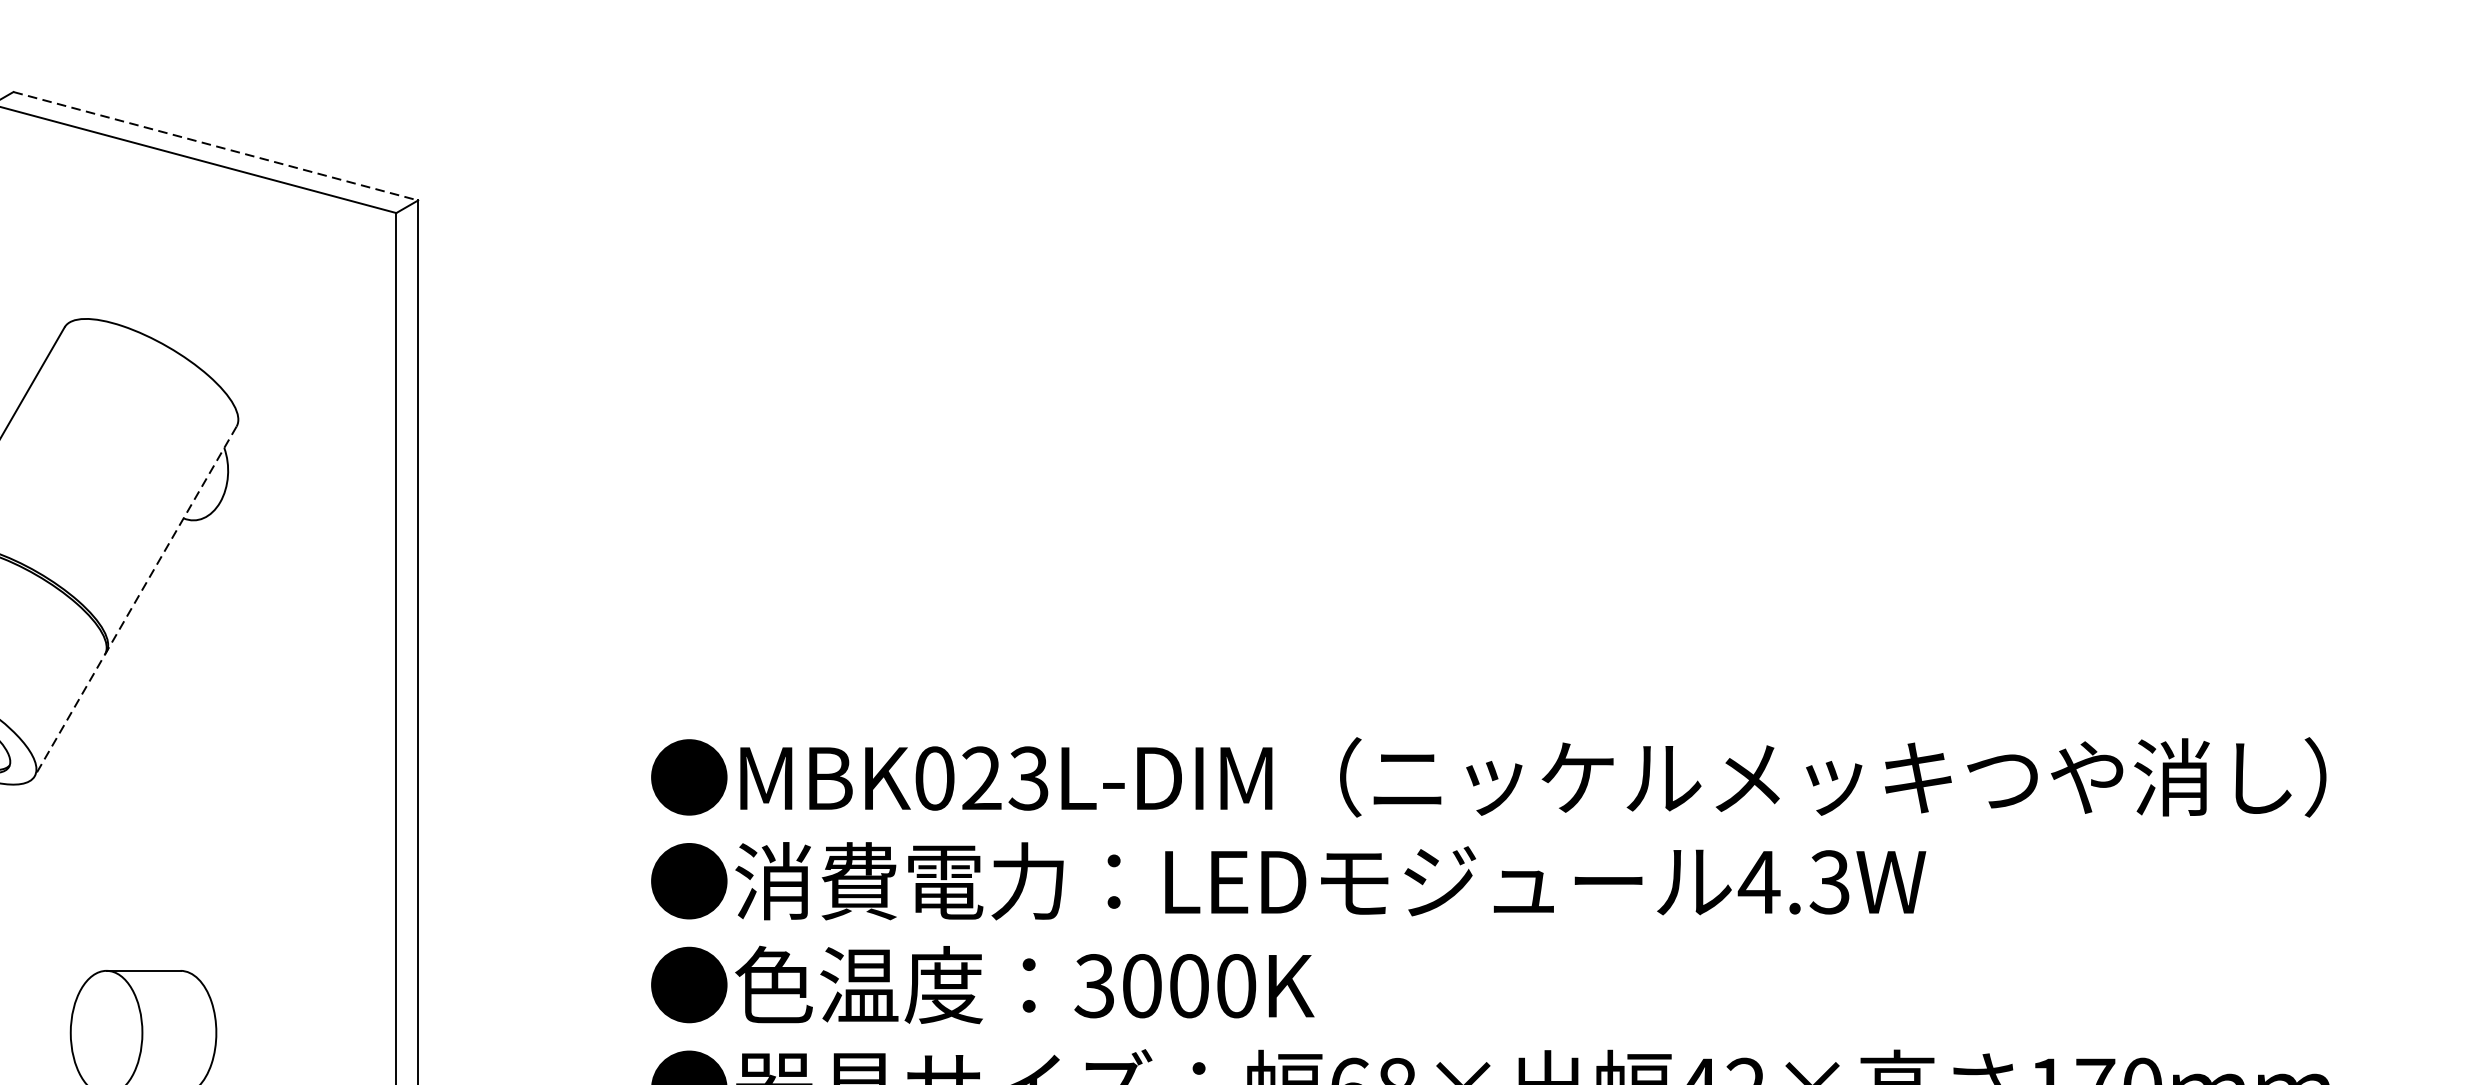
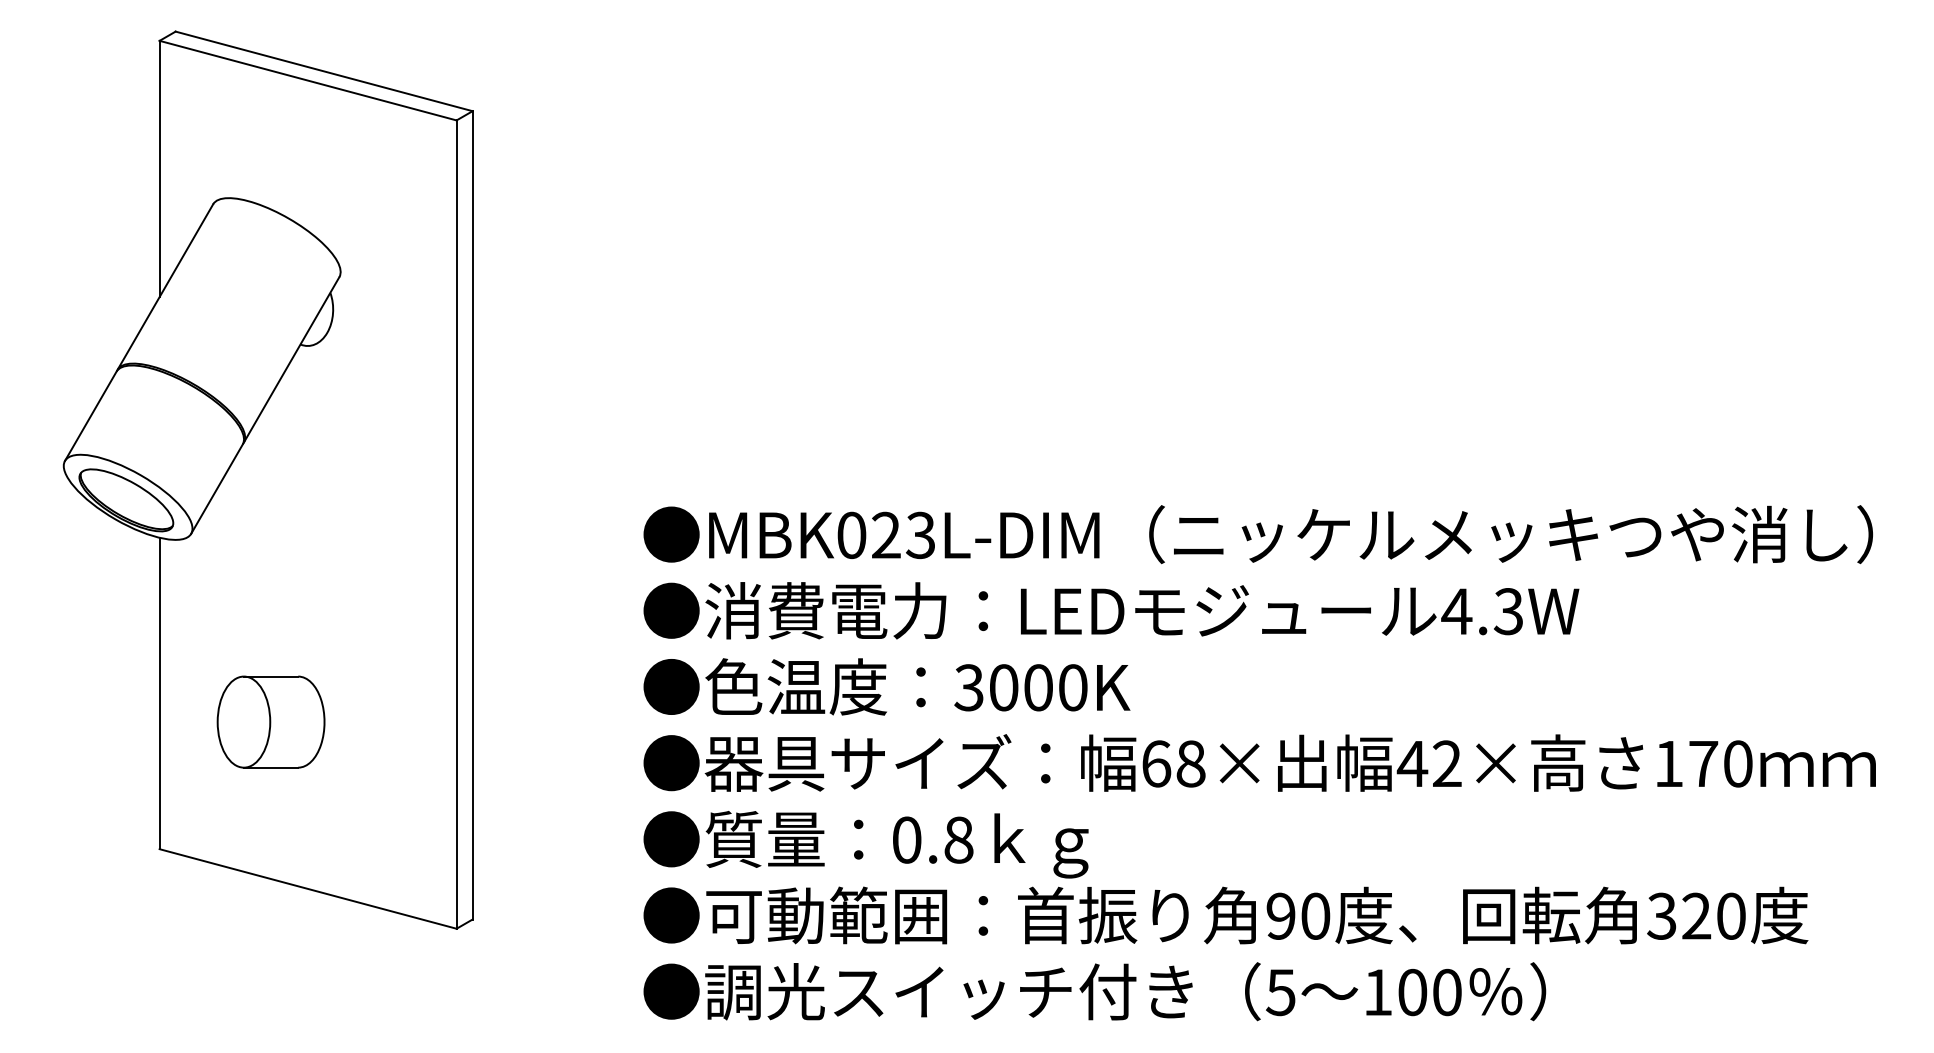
line: (216, 146) -> (324, 71), dashed -> solid
line: (135, 601) -> (265, 405), dashed -> solid

